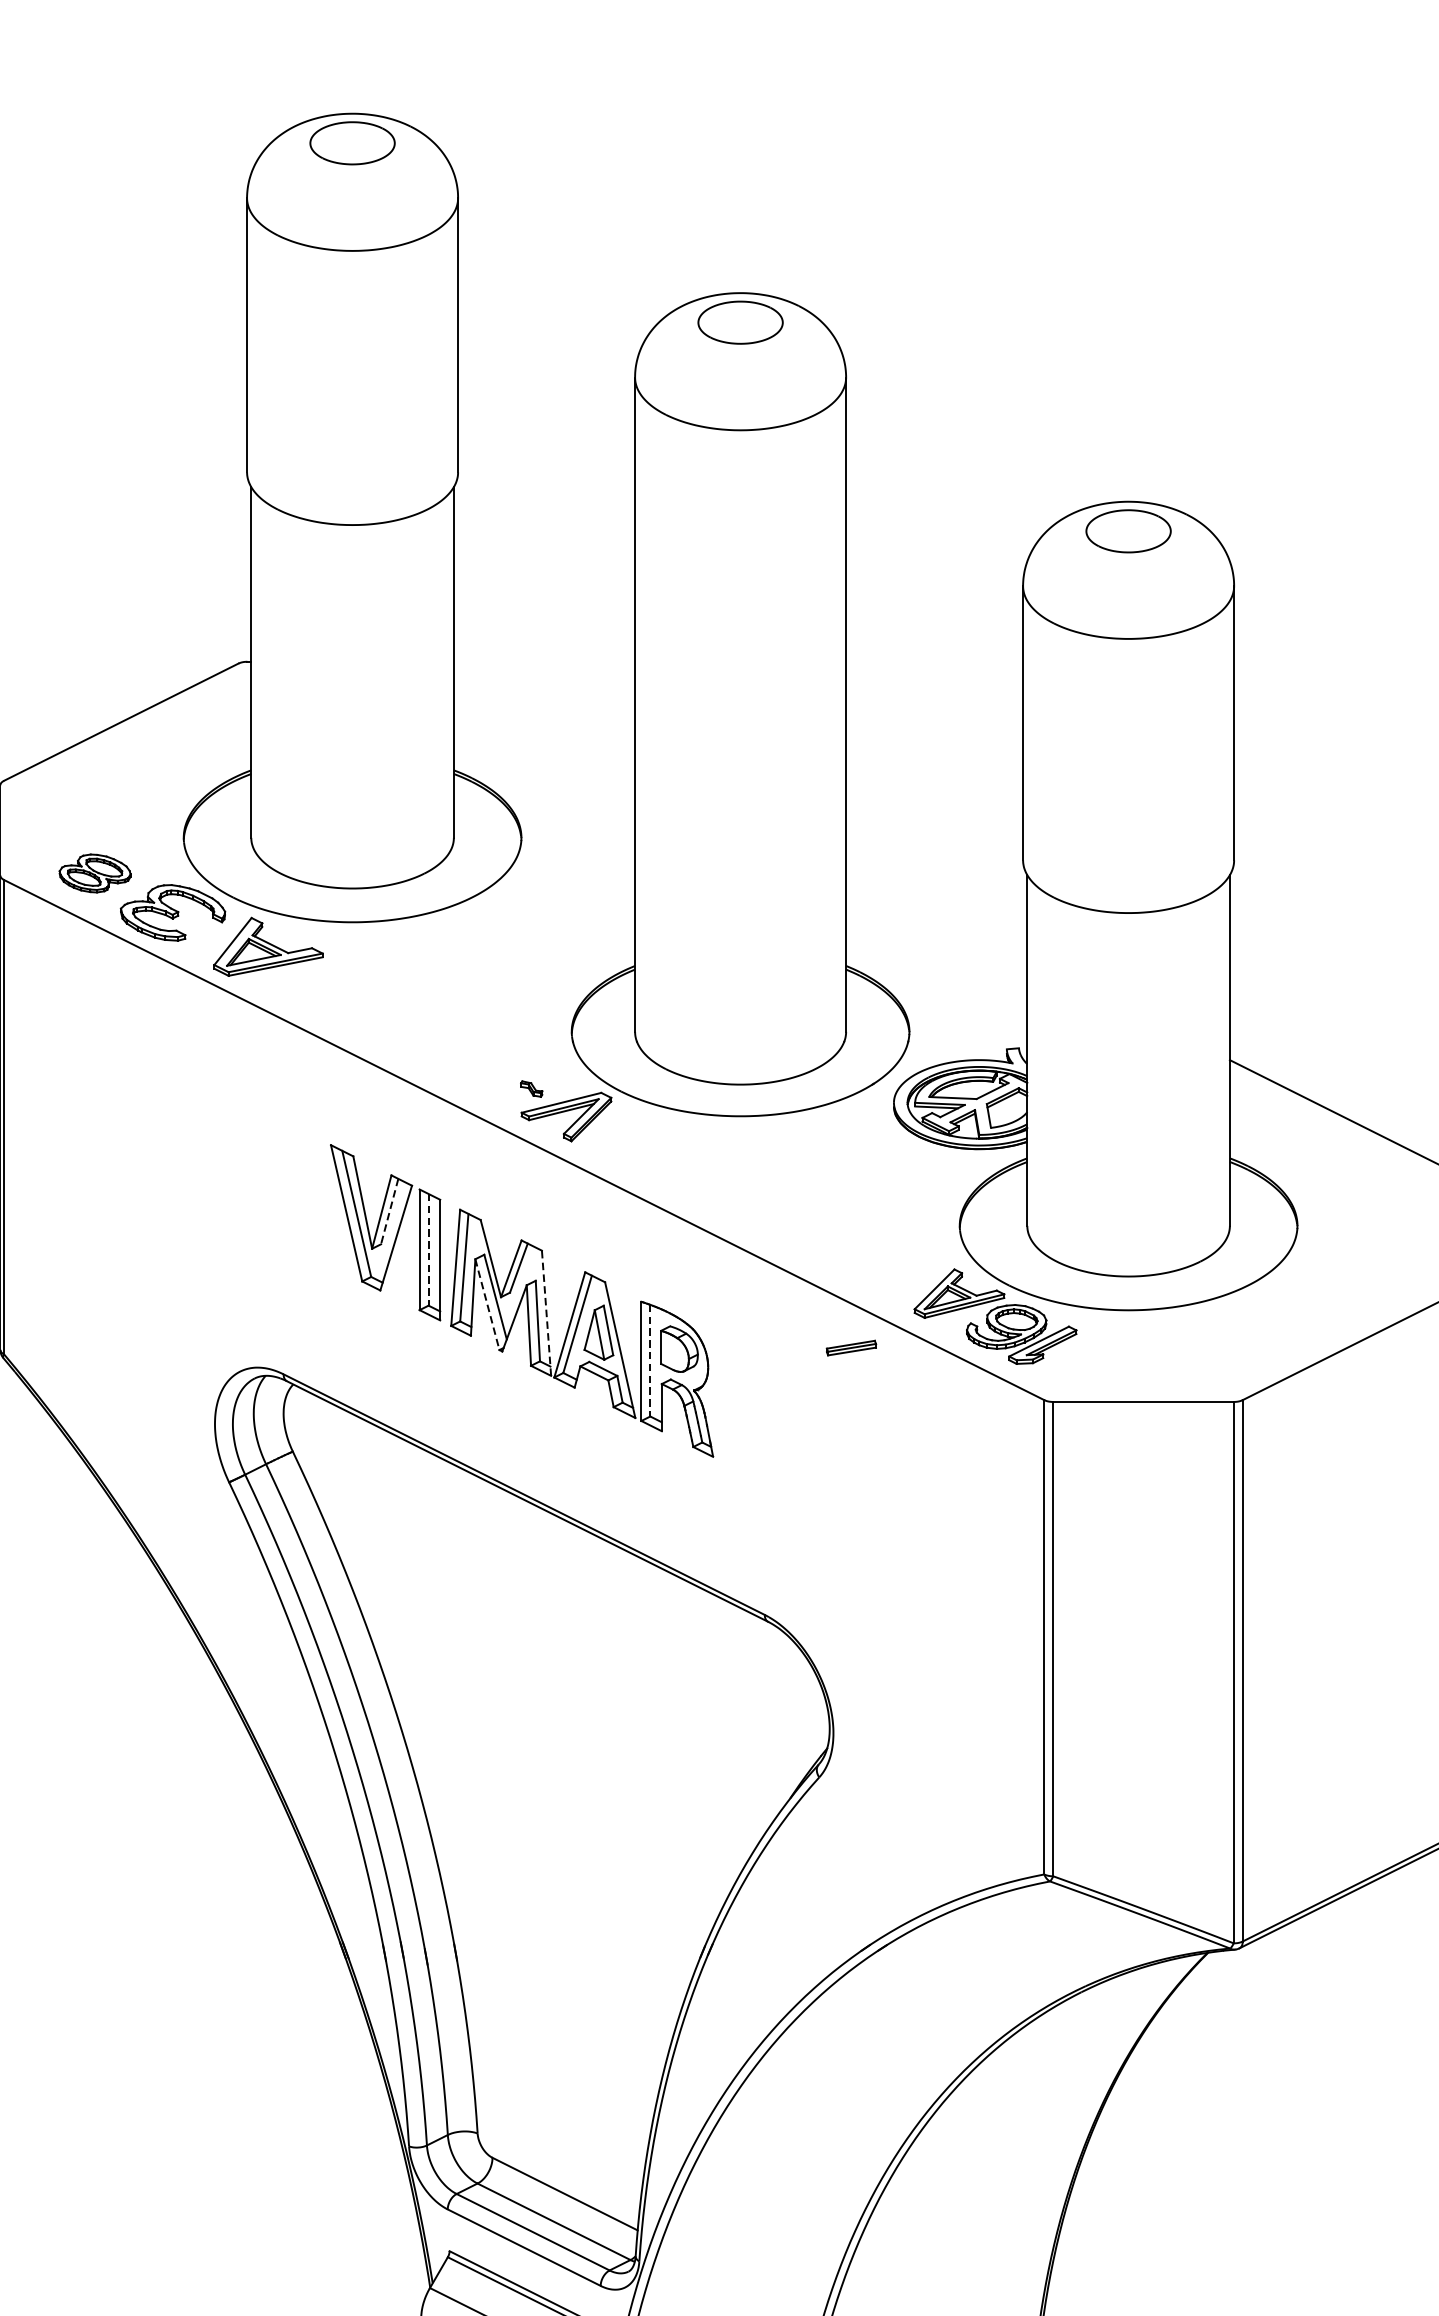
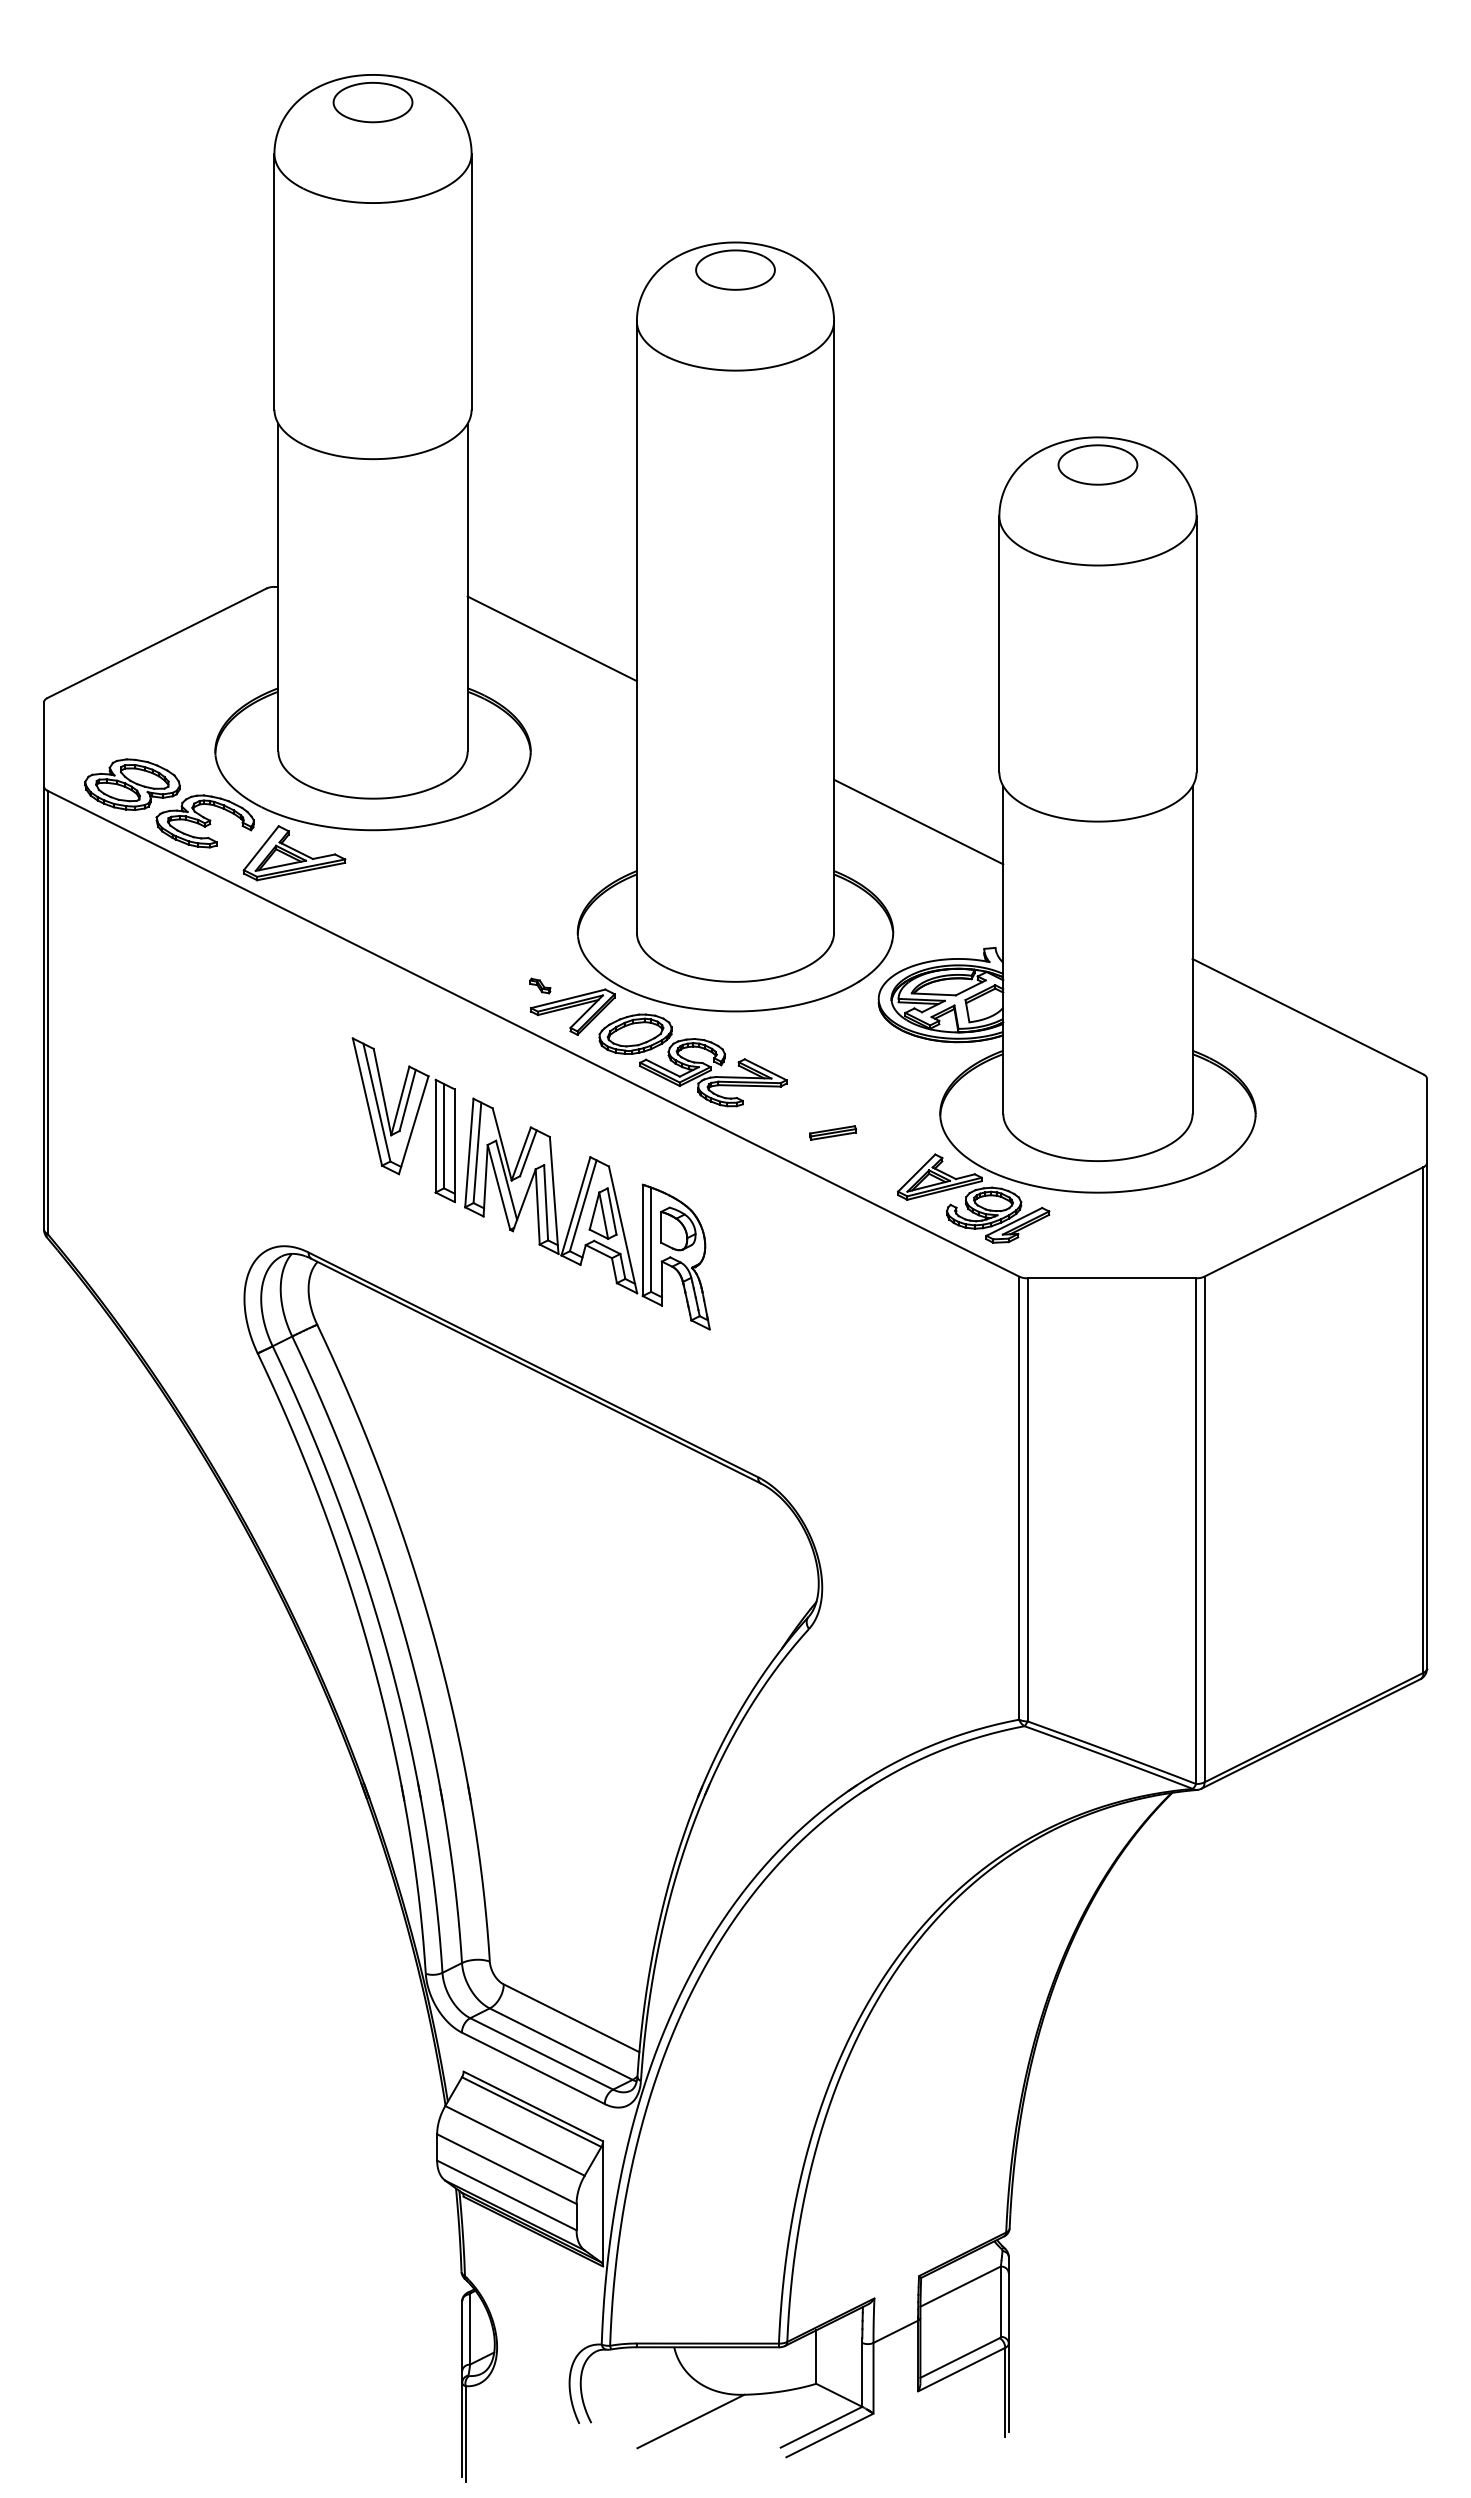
line: (543, 717) -> (551, 638), added
part: (95, 873) -> (132, 784), size x1.43
line: (936, 912) -> (918, 821), added
part: (694, 1168) -> (692, 1060), added
line: (389, 1211) -> (407, 1100), dashed -> solid
line: (429, 1250) -> (444, 1136), dashed -> solid
line: (486, 1304) -> (498, 1187), dashed -> solid
line: (546, 1313) -> (554, 1195), dashed -> solid
part: (851, 1347) -> (833, 1132), moved
line: (650, 1361) -> (651, 1240), dashed -> solid

